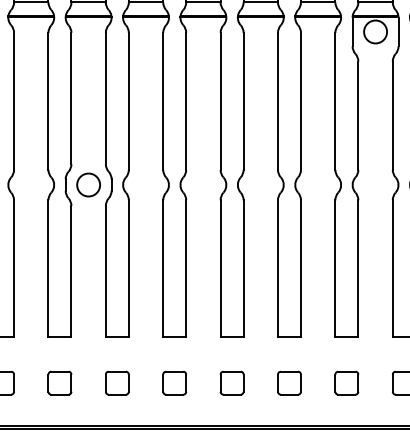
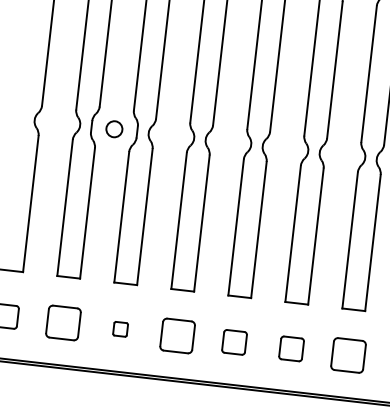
circle: (88, 184) -> (114, 128), size x0.7
part: (59, 382) -> (63, 322), size x1.4
part: (117, 382) -> (120, 328), size x0.6
part: (174, 382) -> (177, 335), size x1.4
part: (346, 382) -> (348, 354), size x1.4

